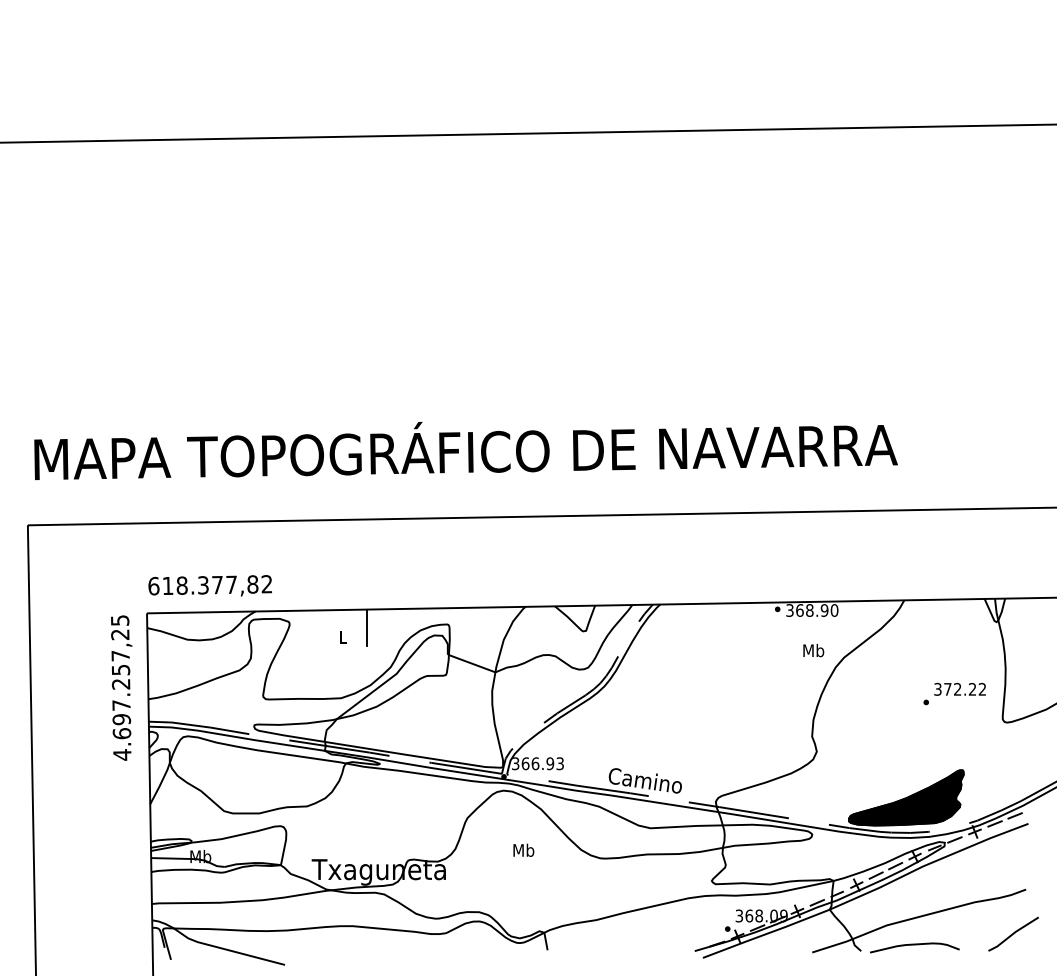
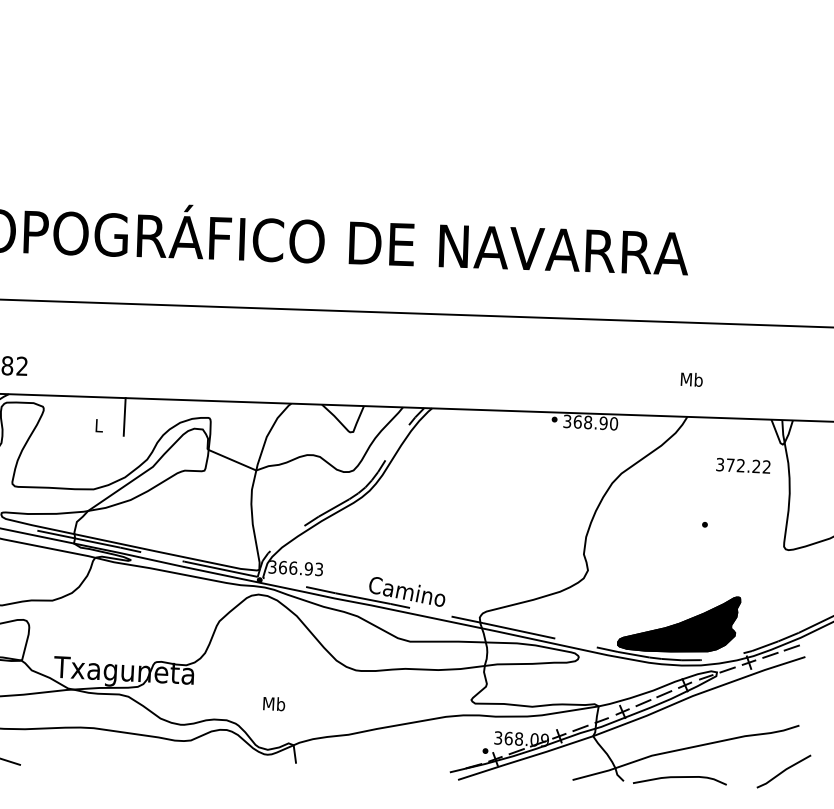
text: (813, 650) -> (691, 379), moved
text: (959, 689) -> (742, 465), moved
text: (523, 849) -> (273, 703), moved

